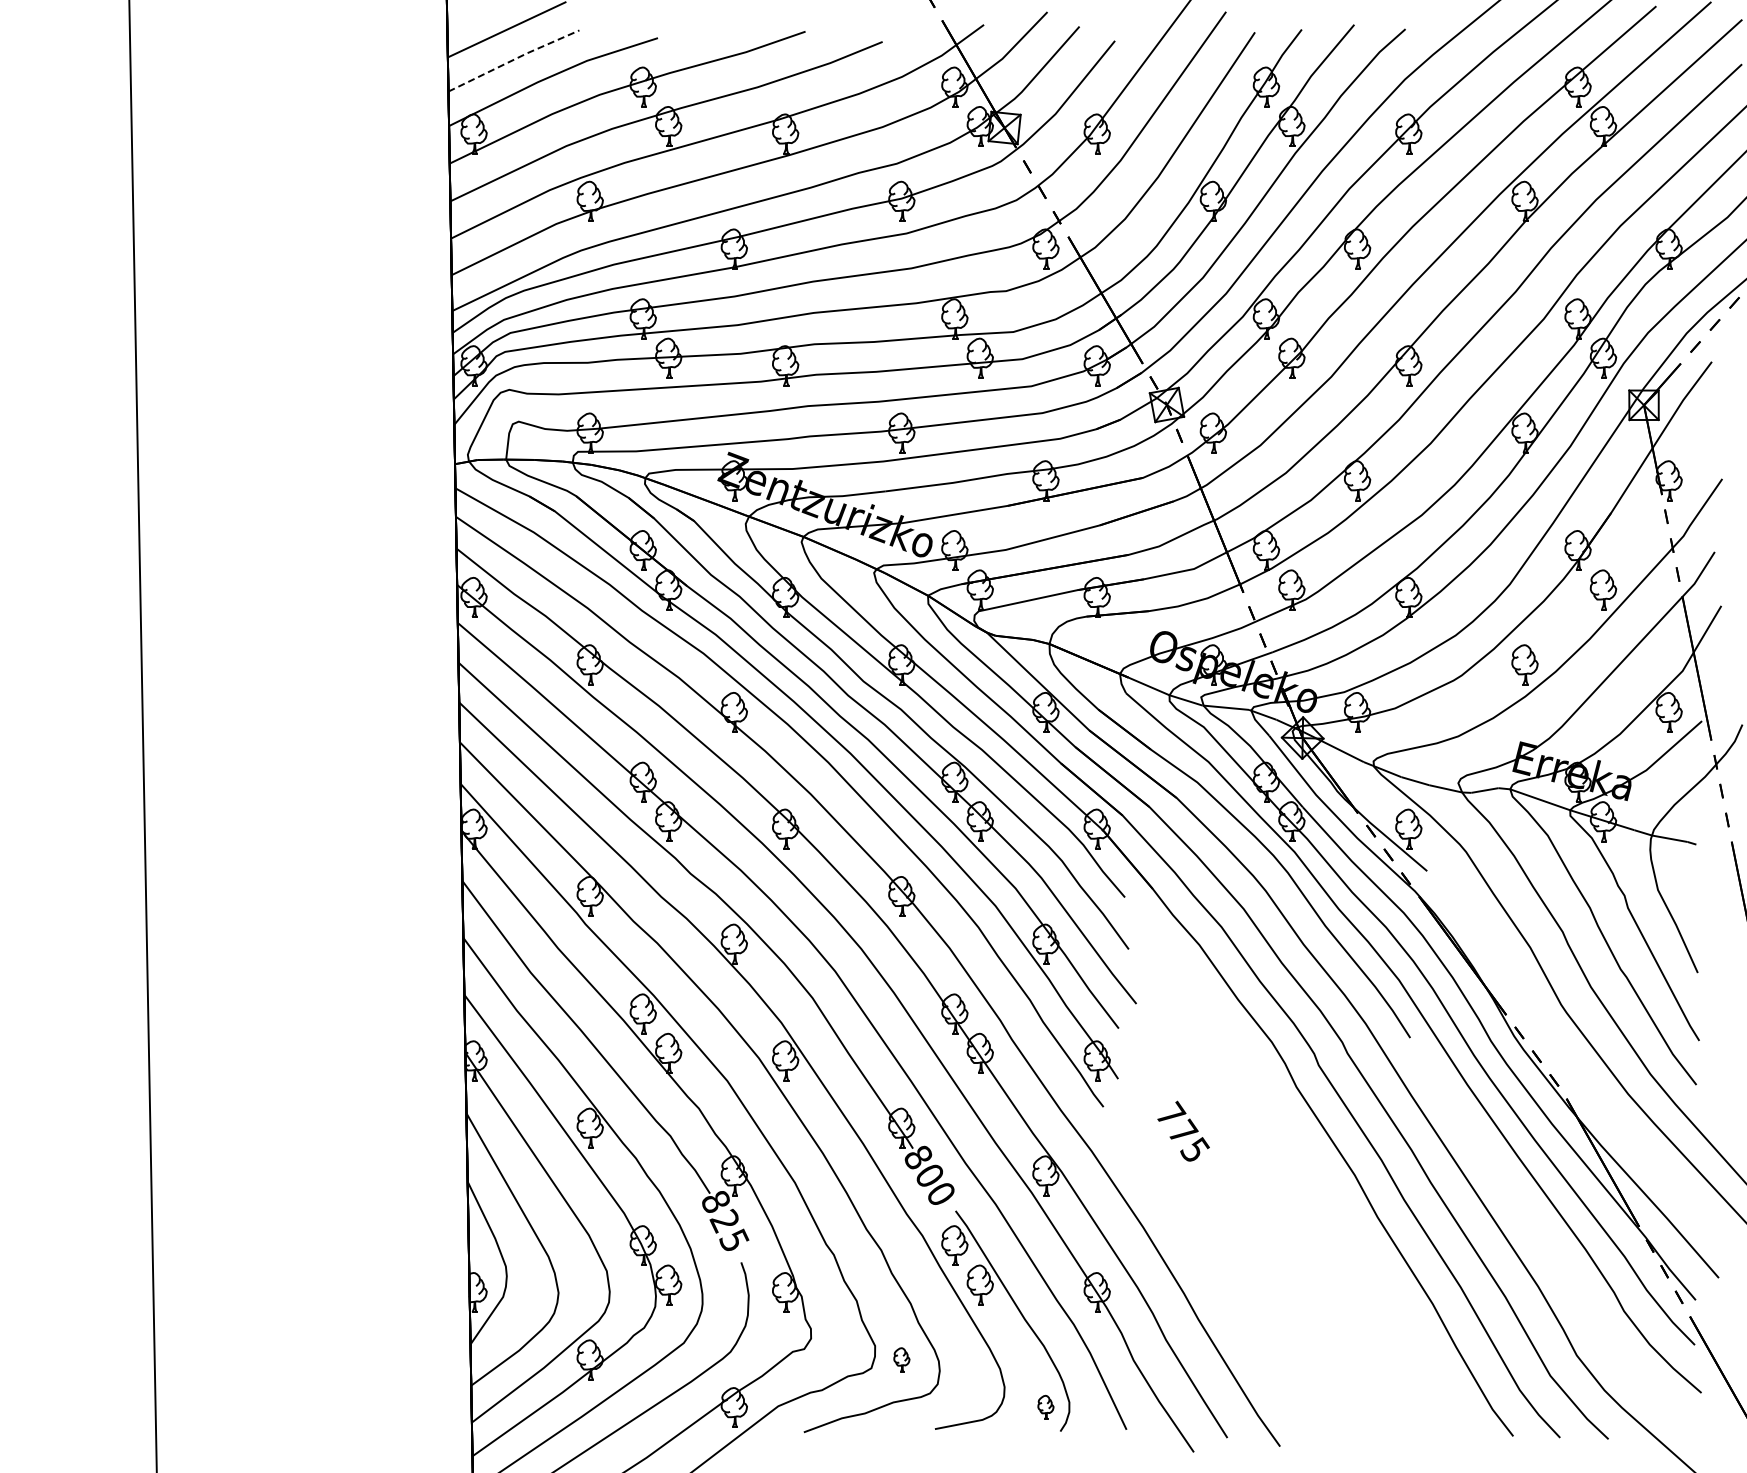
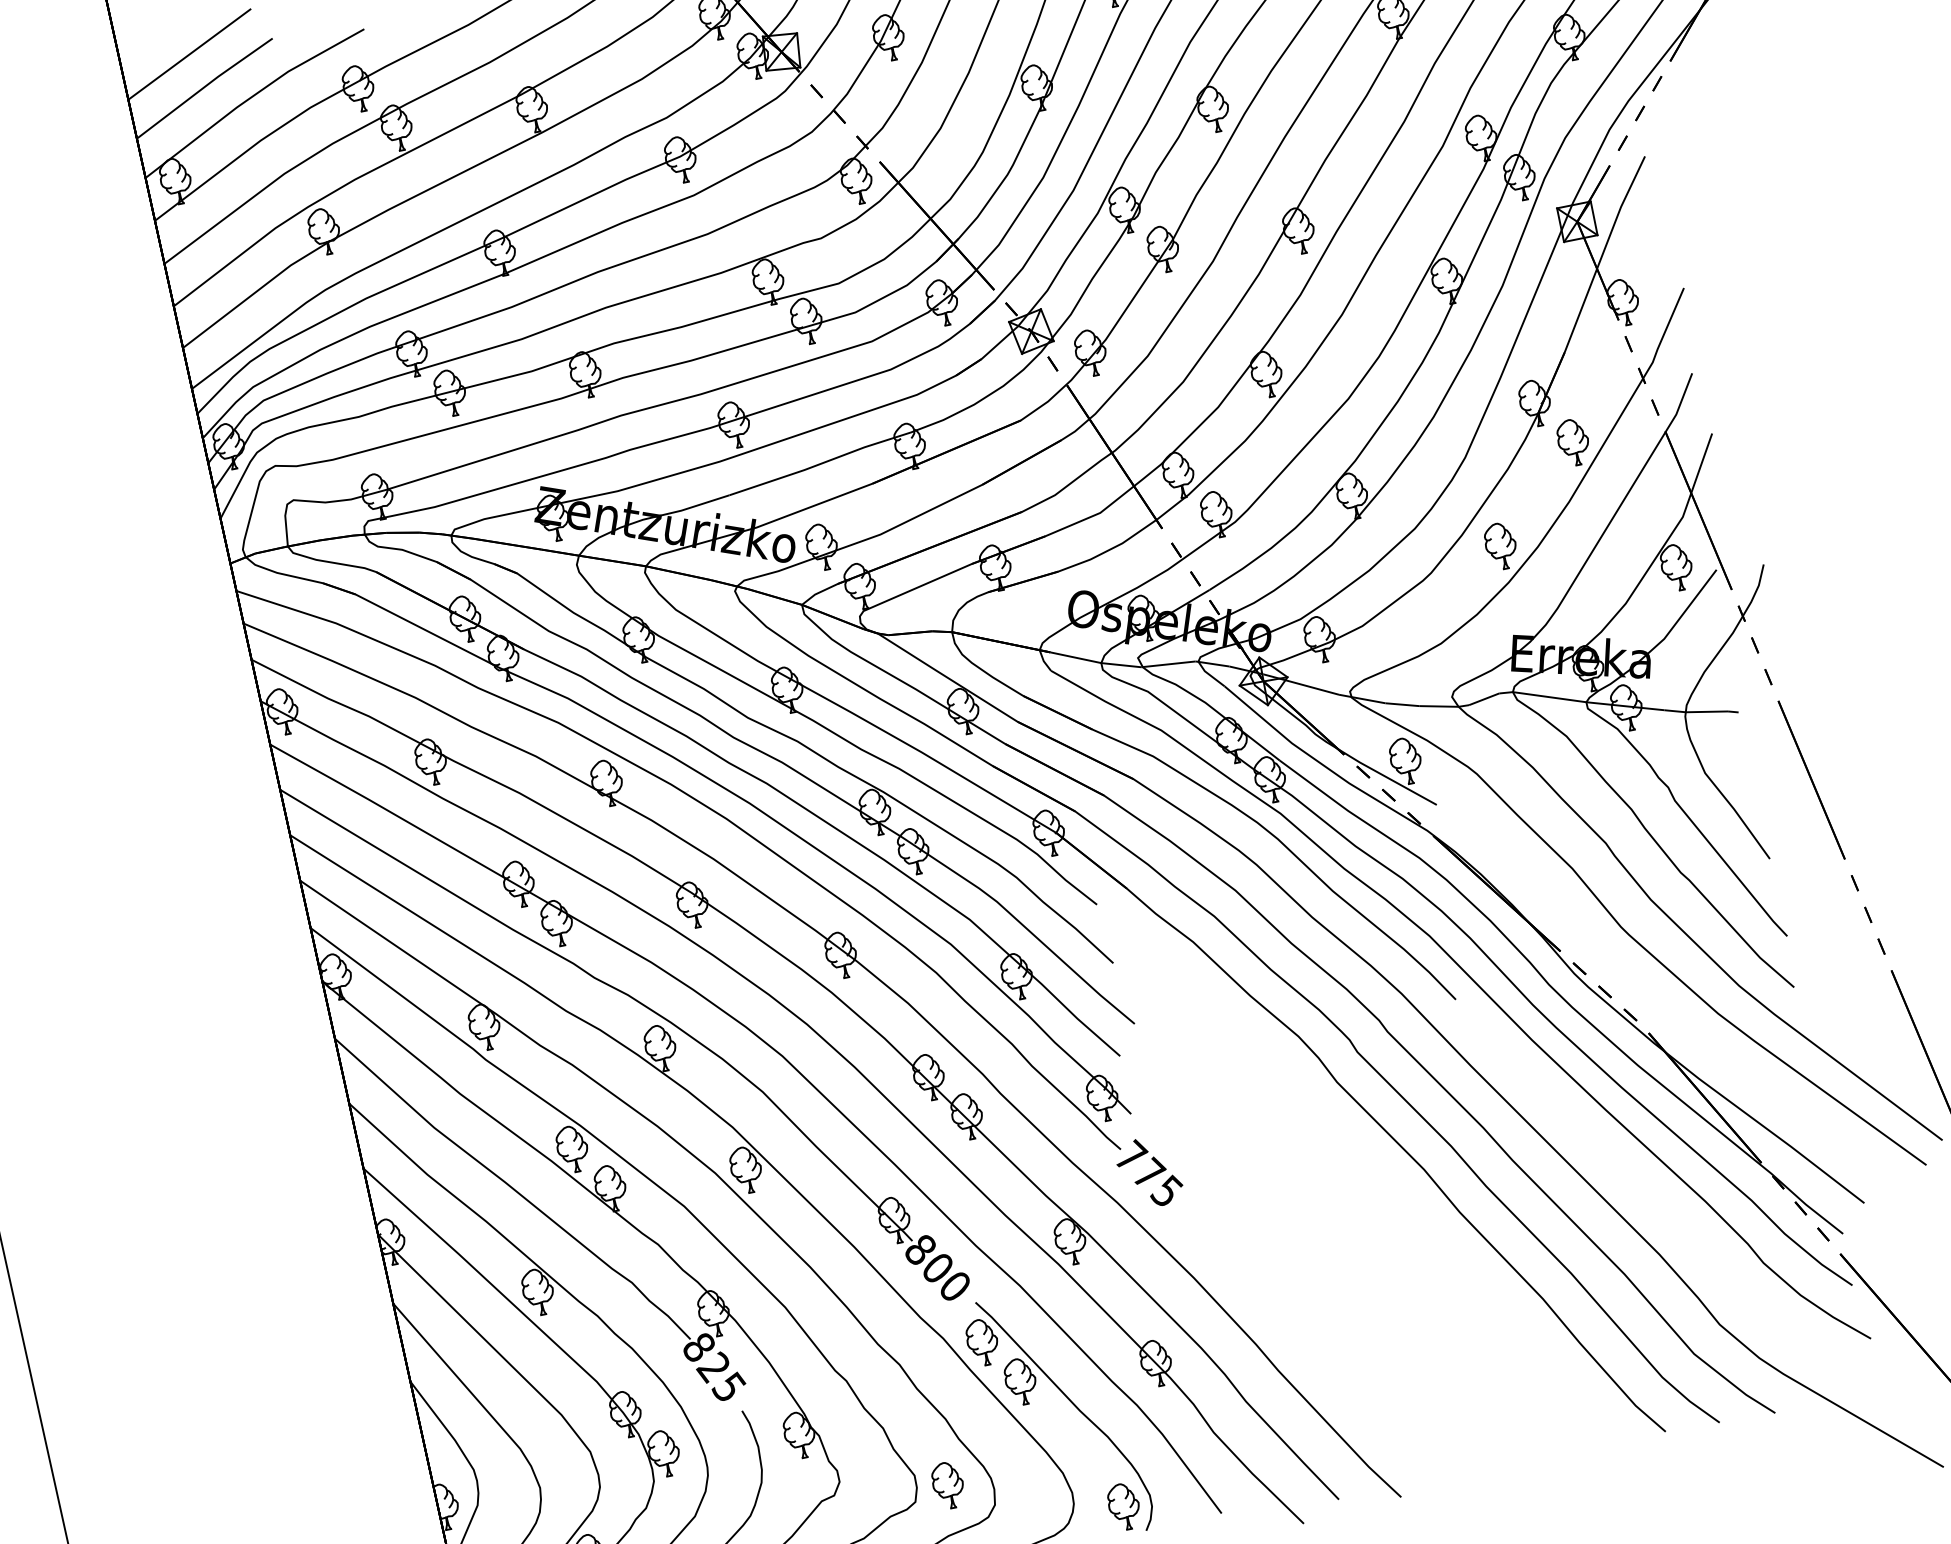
line: (513, 59) -> (203, 86), dashed -> solid
text: (1183, 1130) -> (1149, 1171), moved
part: (901, 1359) -> (947, 1484), size x1.67
part: (1045, 1407) -> (1123, 1506), size x1.67

